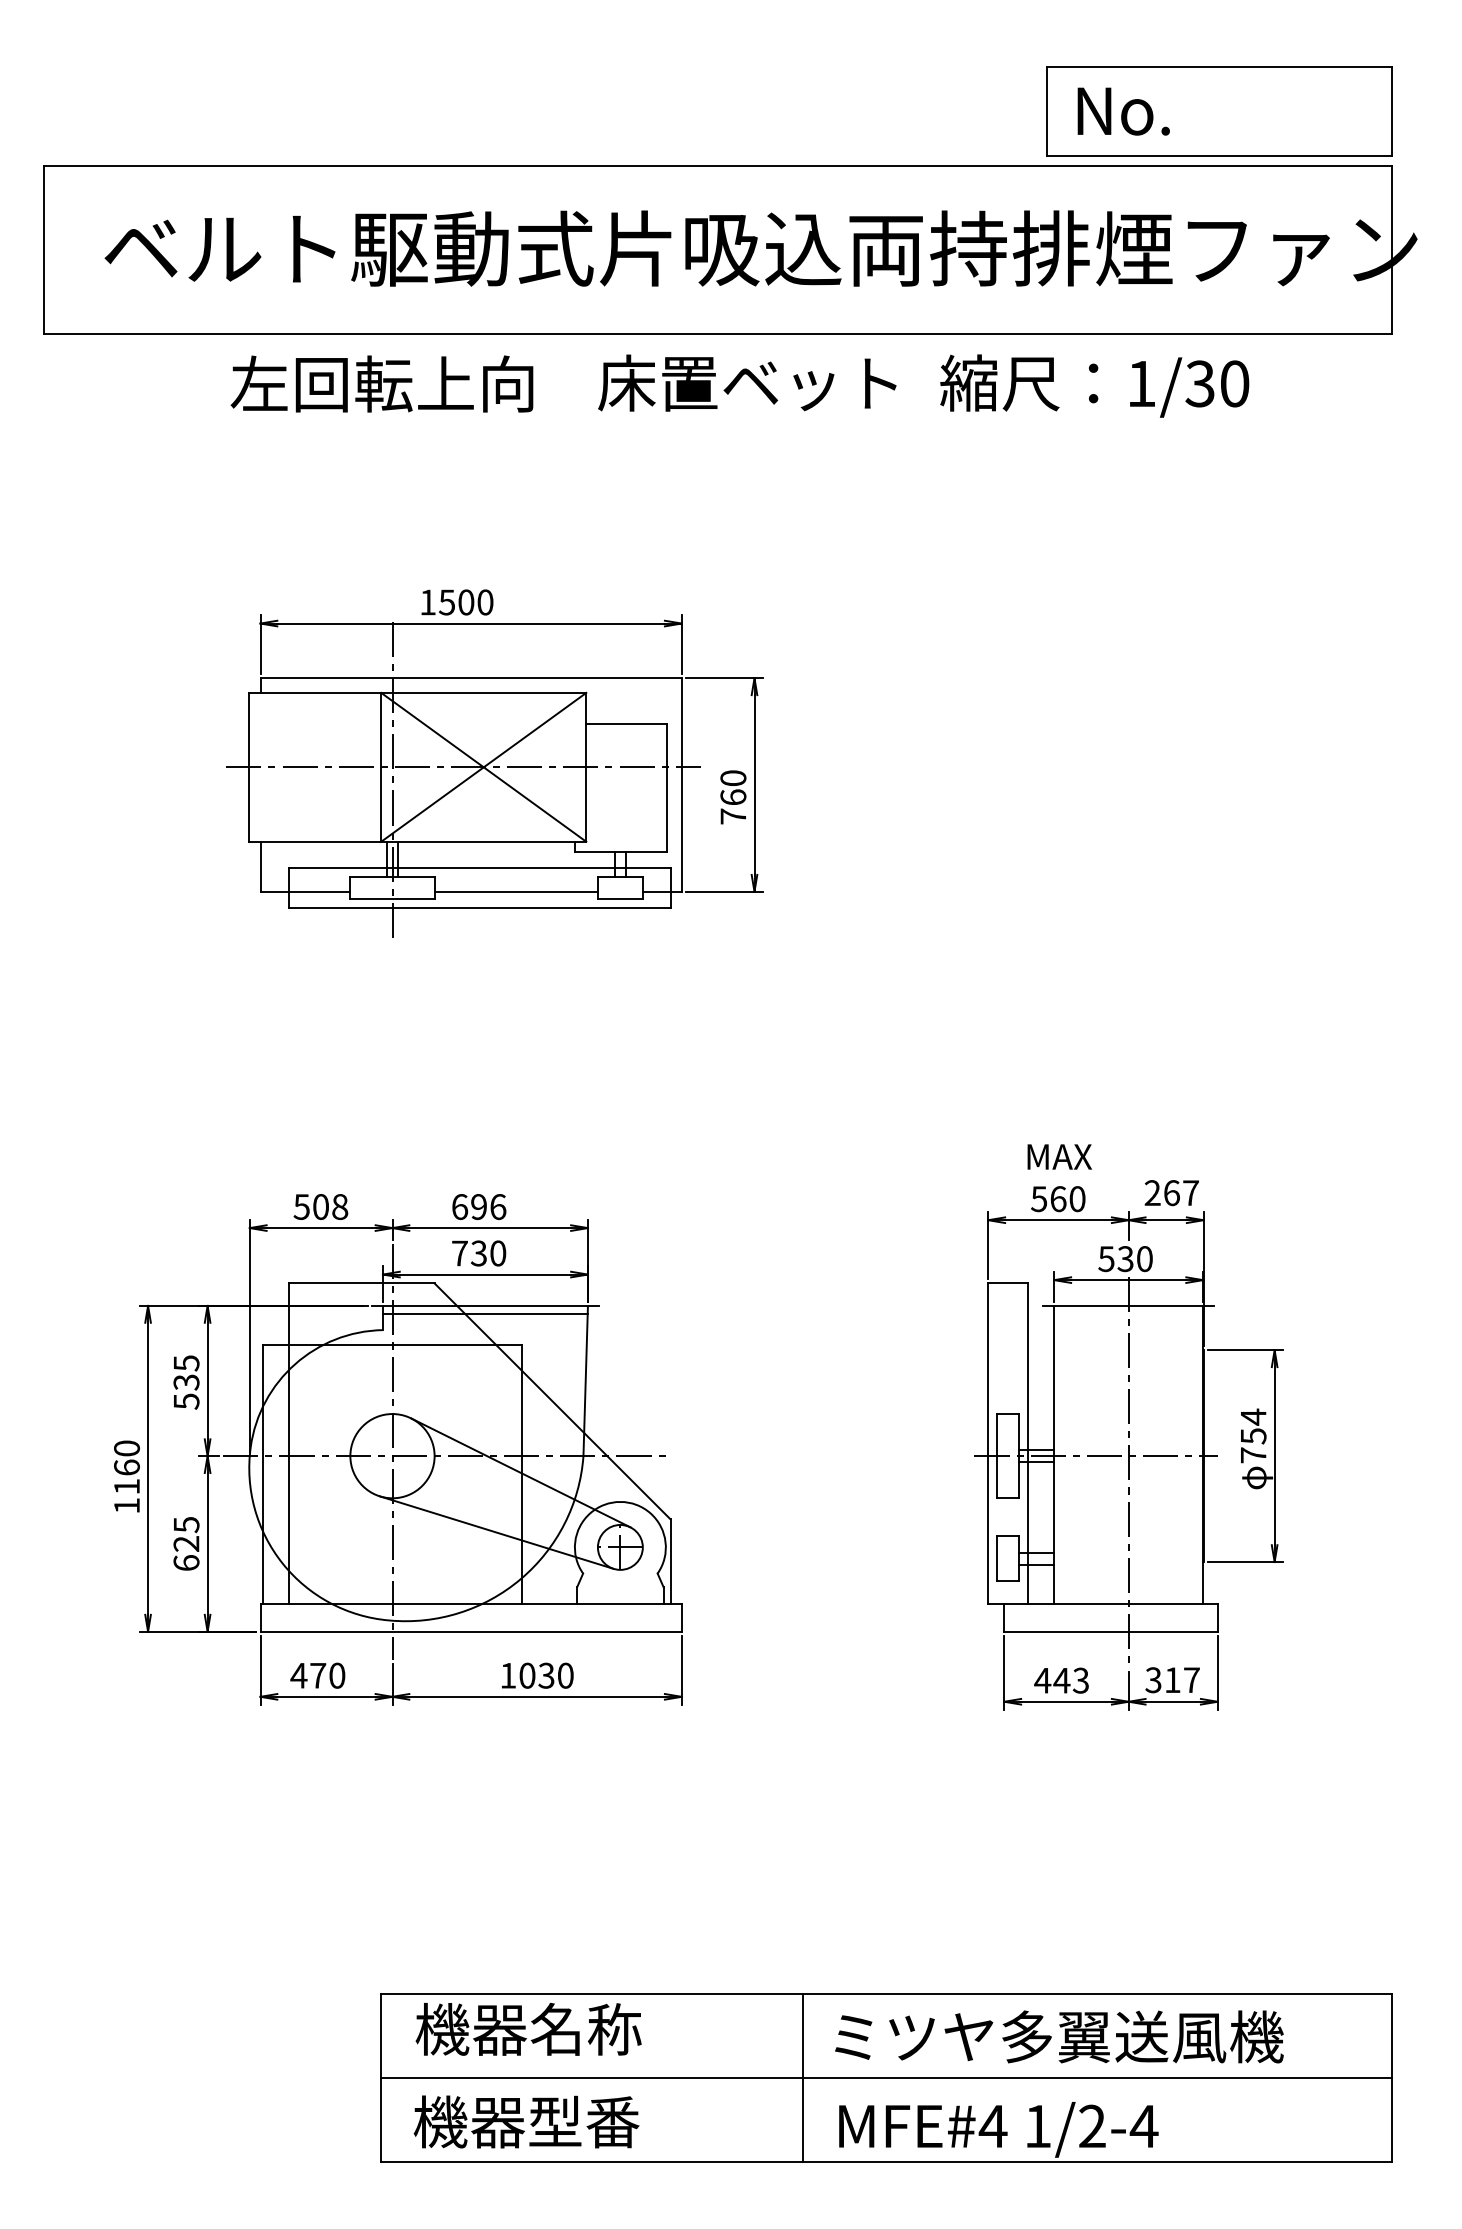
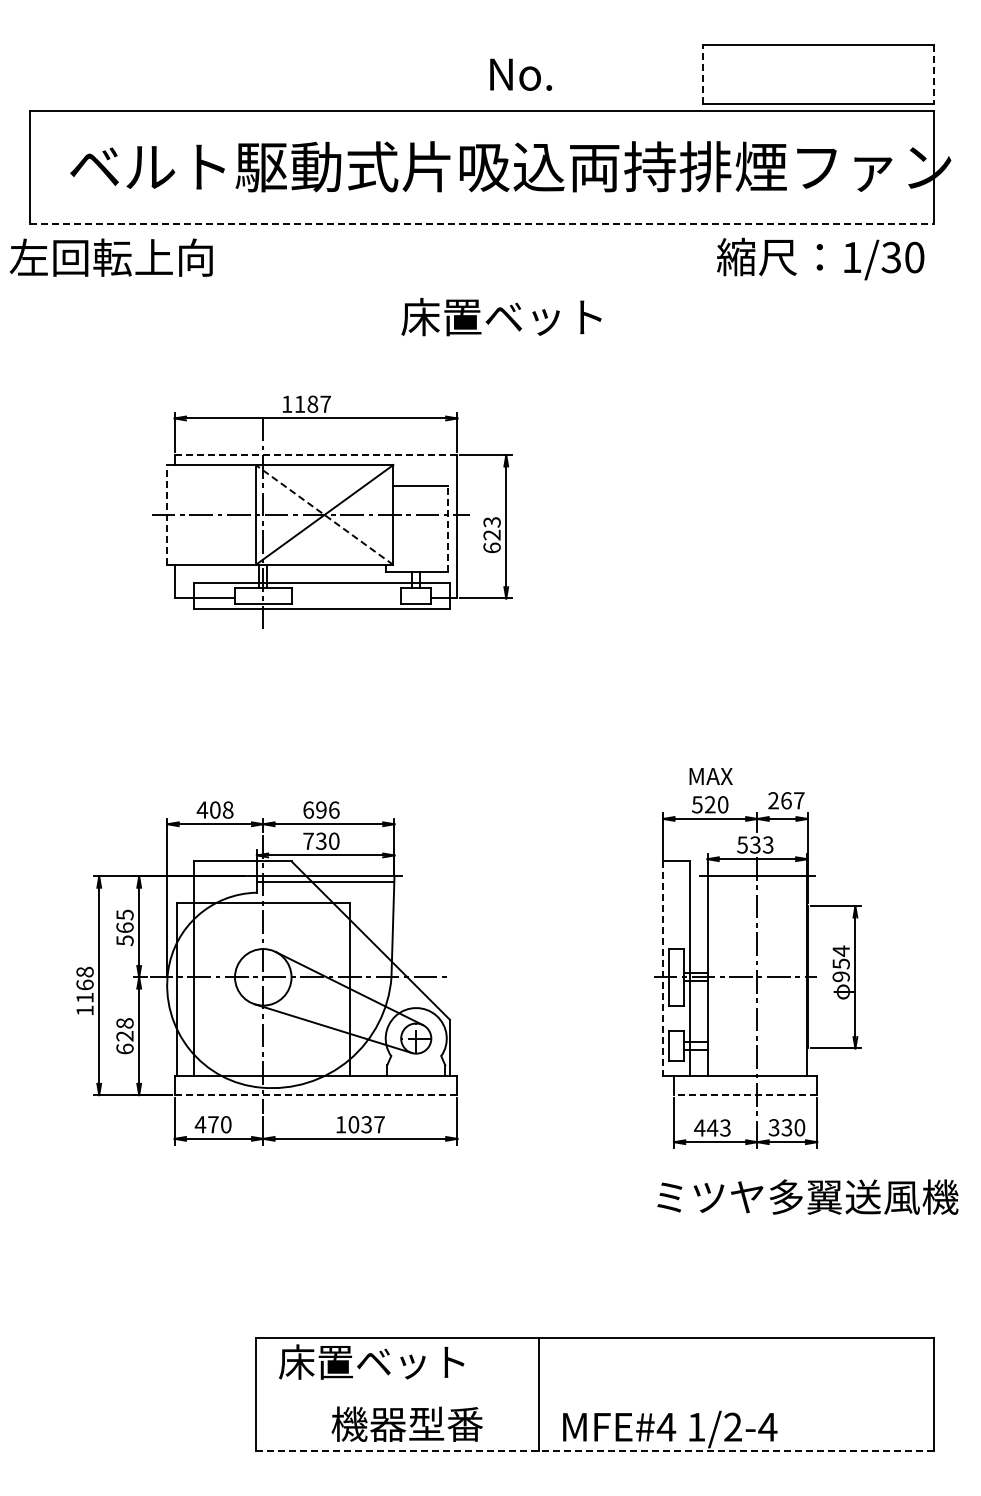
line: (1046, 111) -> (702, 74), solid -> dashed
text: (1124, 111) -> (521, 74), moved
line: (1392, 111) -> (934, 74), solid -> dashed
line: (719, 334) -> (482, 224), solid -> dashed
text: (380, 383) -> (110, 257), moved
text: (747, 383) -> (501, 317), moved
text: (1094, 385) -> (820, 258), moved
text: (465, 601) -> (312, 403), 1500 -> 1187
line: (471, 678) -> (316, 455), solid -> dashed
line: (249, 766) -> (167, 514), solid -> dashed
line: (483, 766) -> (324, 514), solid -> dashed
line: (666, 787) -> (447, 528), solid -> dashed
text: (732, 797) -> (491, 535), 760 -> 623
line: (516, 891) -> (346, 598), removed
text: (1058, 1198) -> (710, 804), 560 -> 520
text: (301, 1206) -> (202, 809), 508 -> 408
text: (1143, 1258) -> (767, 844), 530 -> 533
text: (185, 1381) -> (124, 927), 535 -> 565
line: (988, 1444) -> (663, 969), solid -> dashed
text: (127, 1447) -> (85, 971), 1160 -> 1168
text: (1252, 1454) -> (840, 976), 754 -> 954
text: (185, 1524) -> (124, 1023), 625 -> 628
line: (471, 1632) -> (316, 1095), solid -> dashed
line: (1110, 1632) -> (745, 1095), solid -> dashed
text: (565, 1675) -> (379, 1124), 1030 -> 1037
text: (1182, 1679) -> (793, 1127), 317 -> 330
text: (553, 2028) -> (371, 1361), 機器名称 -> 床置ベット
text: (1058, 2035) -> (807, 1196), moved
line: (885, 2077) -> (594, 1394), removed
text: (525, 2120) -> (406, 1423), moved
line: (887, 2162) -> (595, 1451), solid -> dashed

